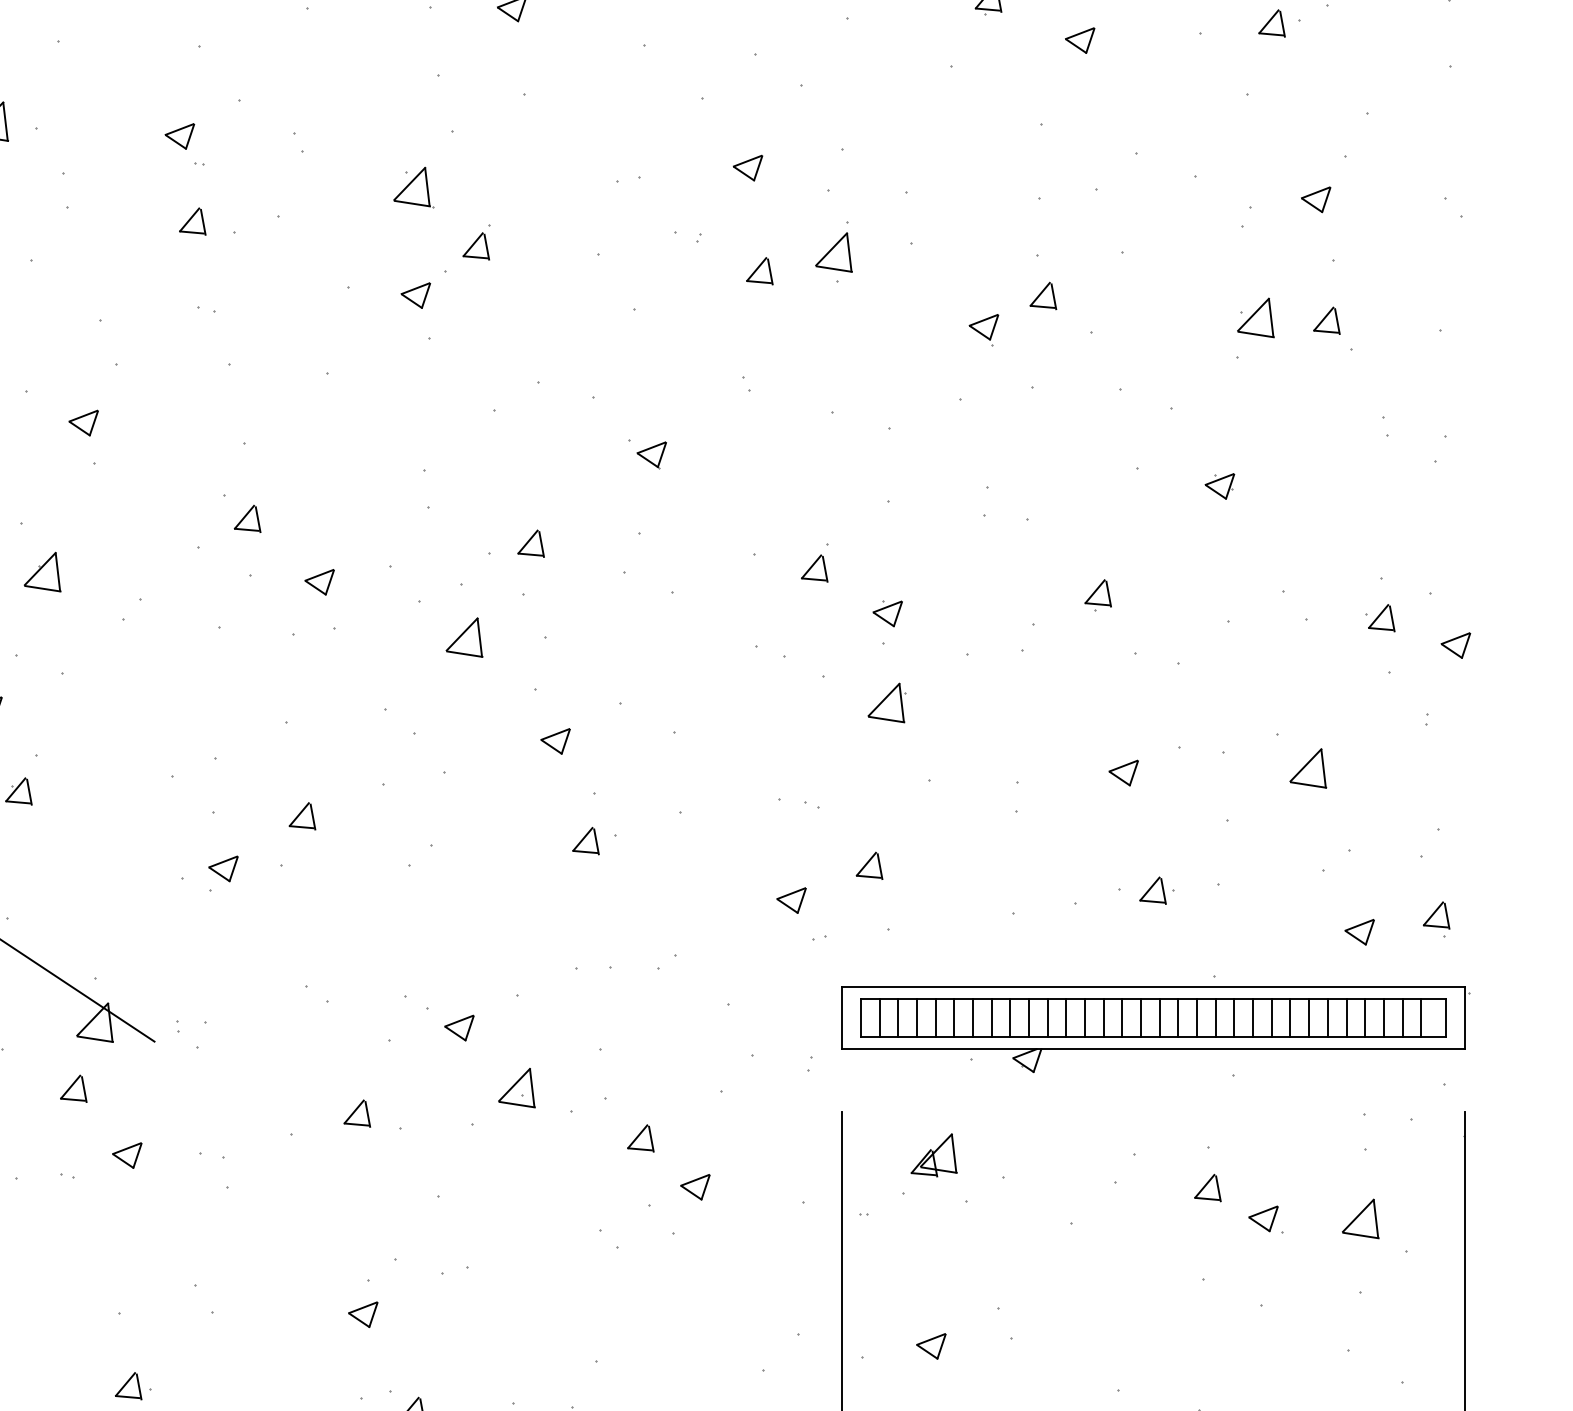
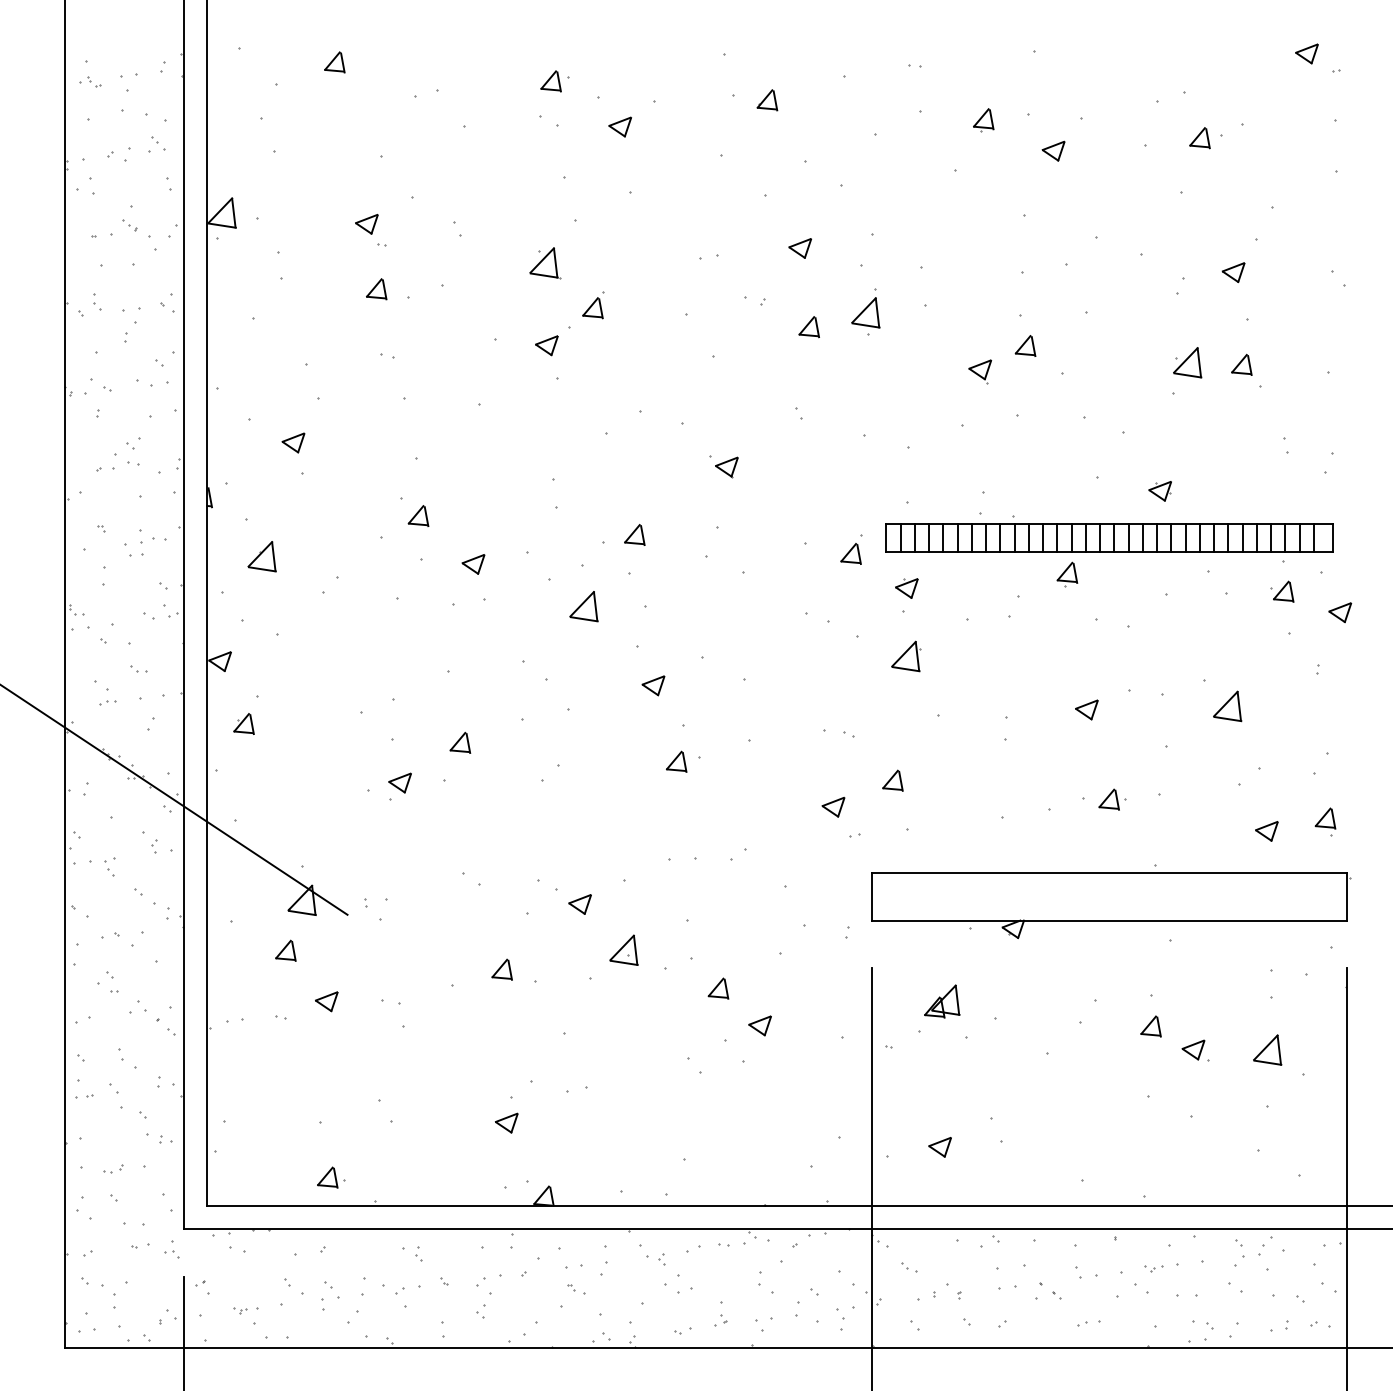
part: (1153, 1017) -> (1109, 537), moved

